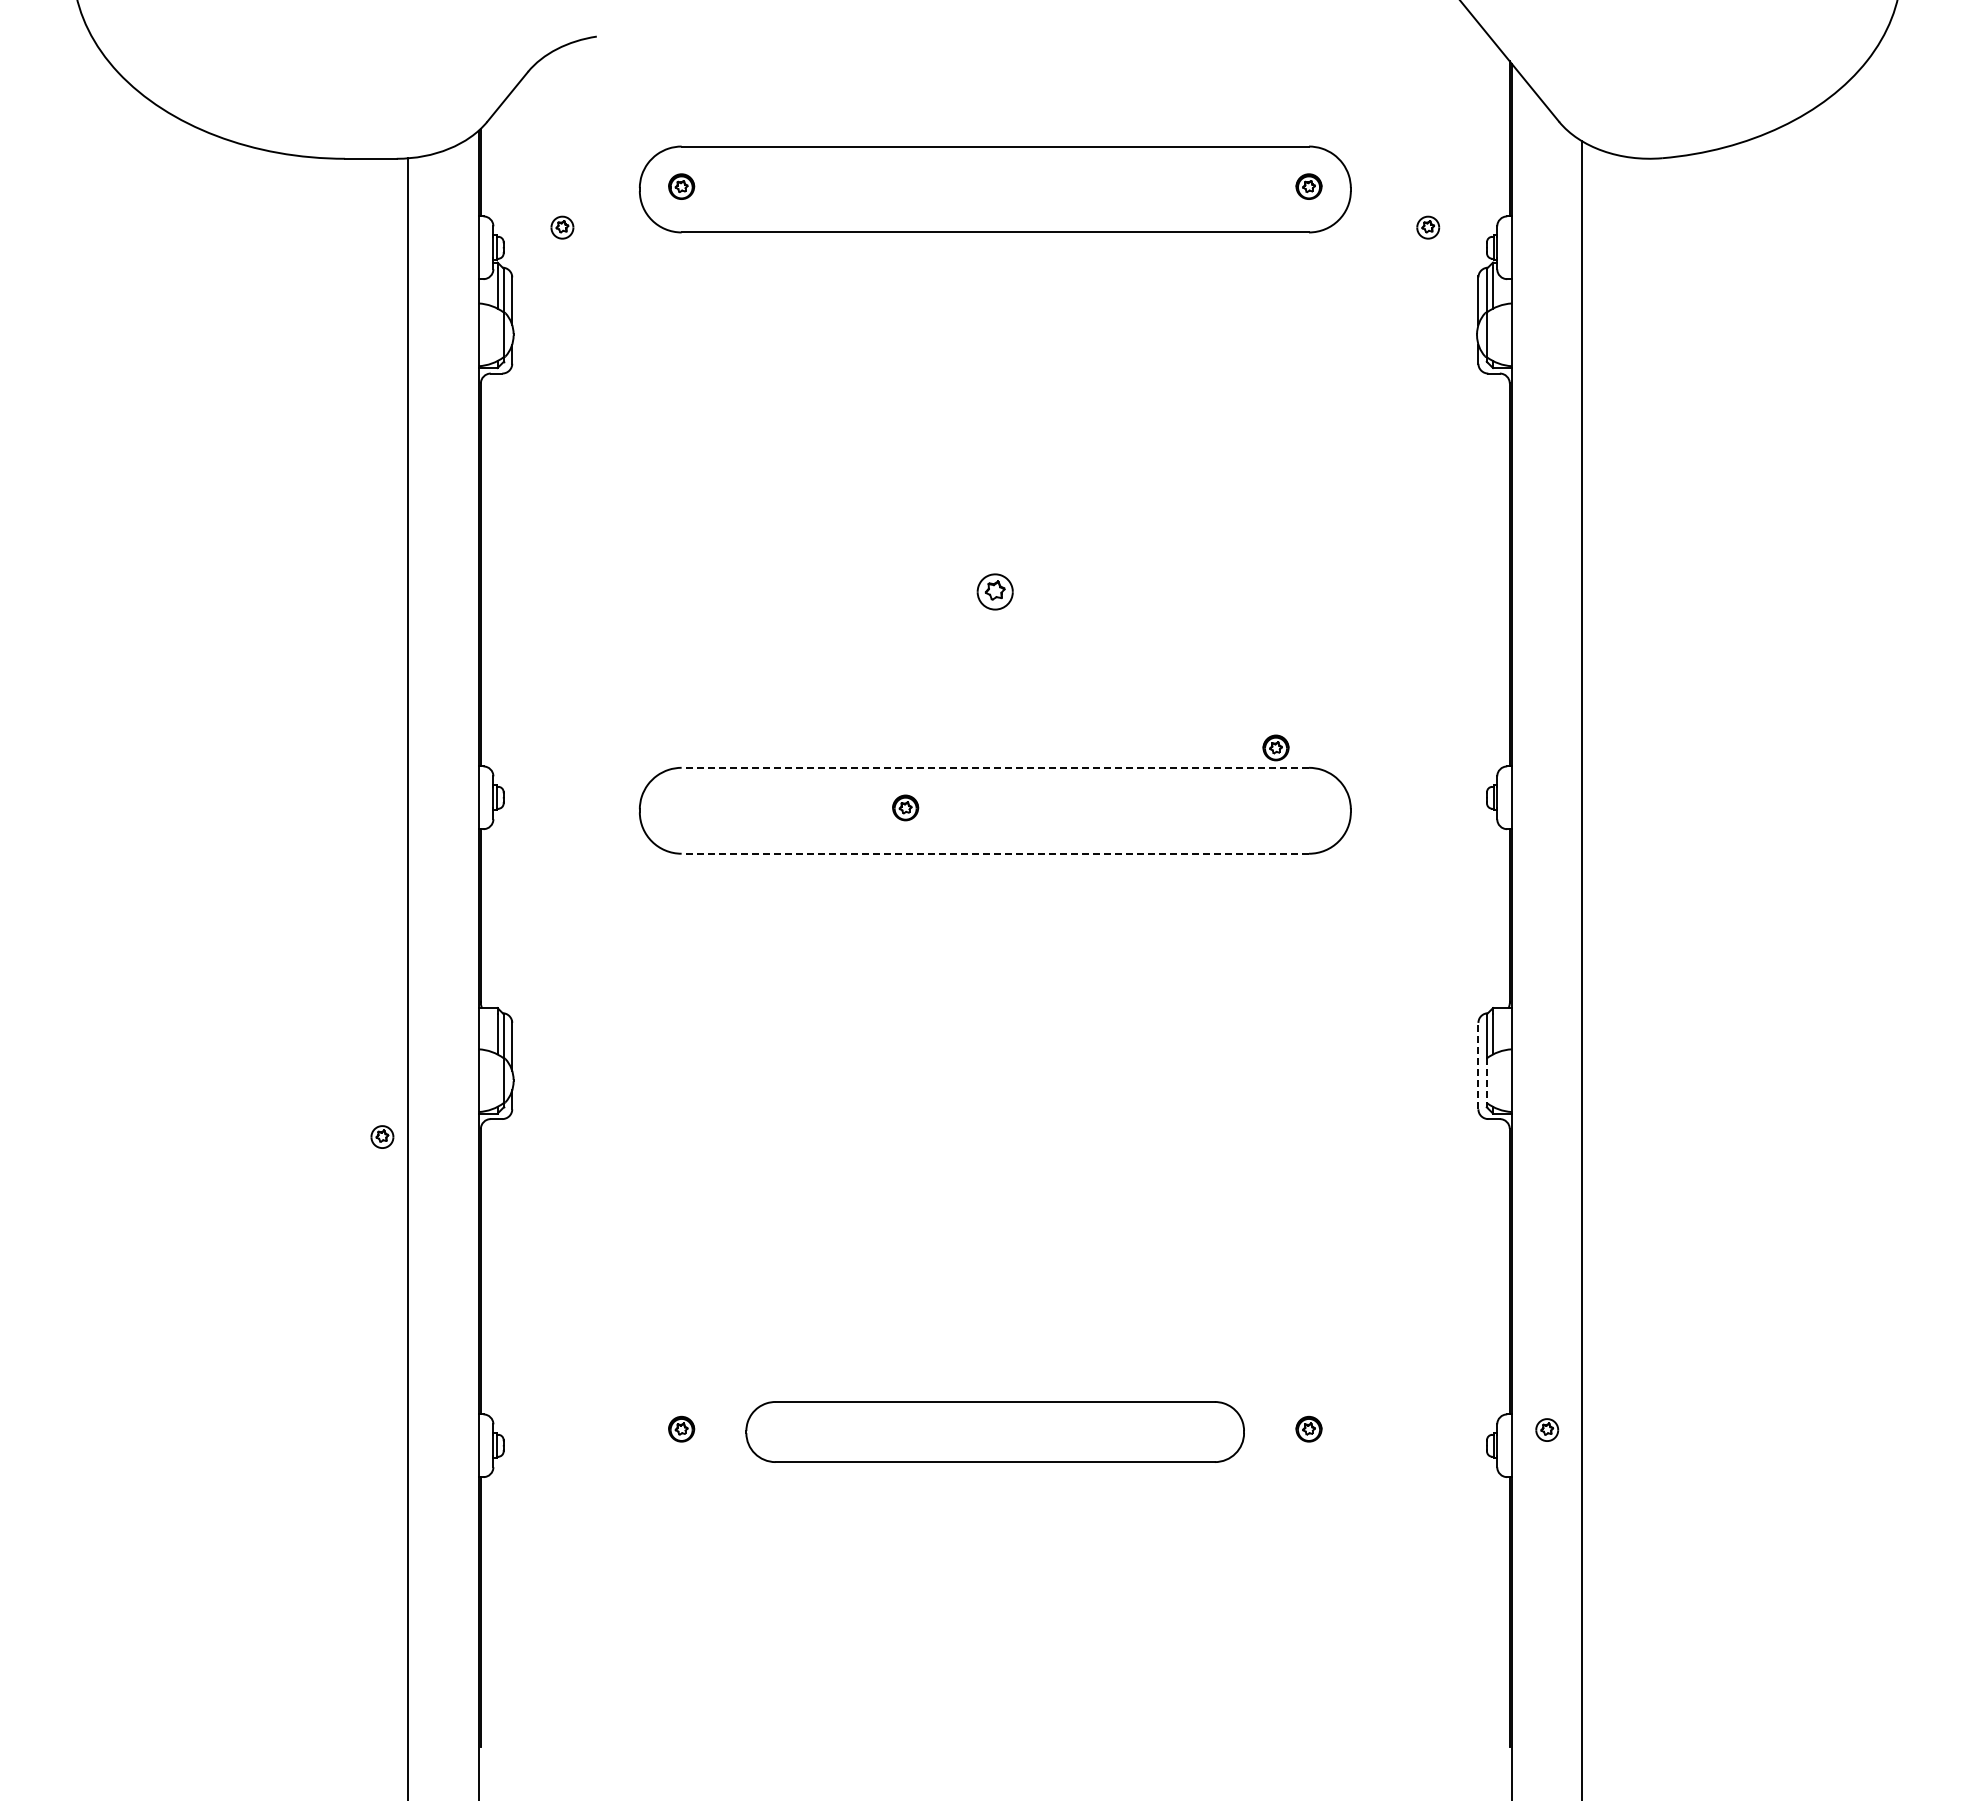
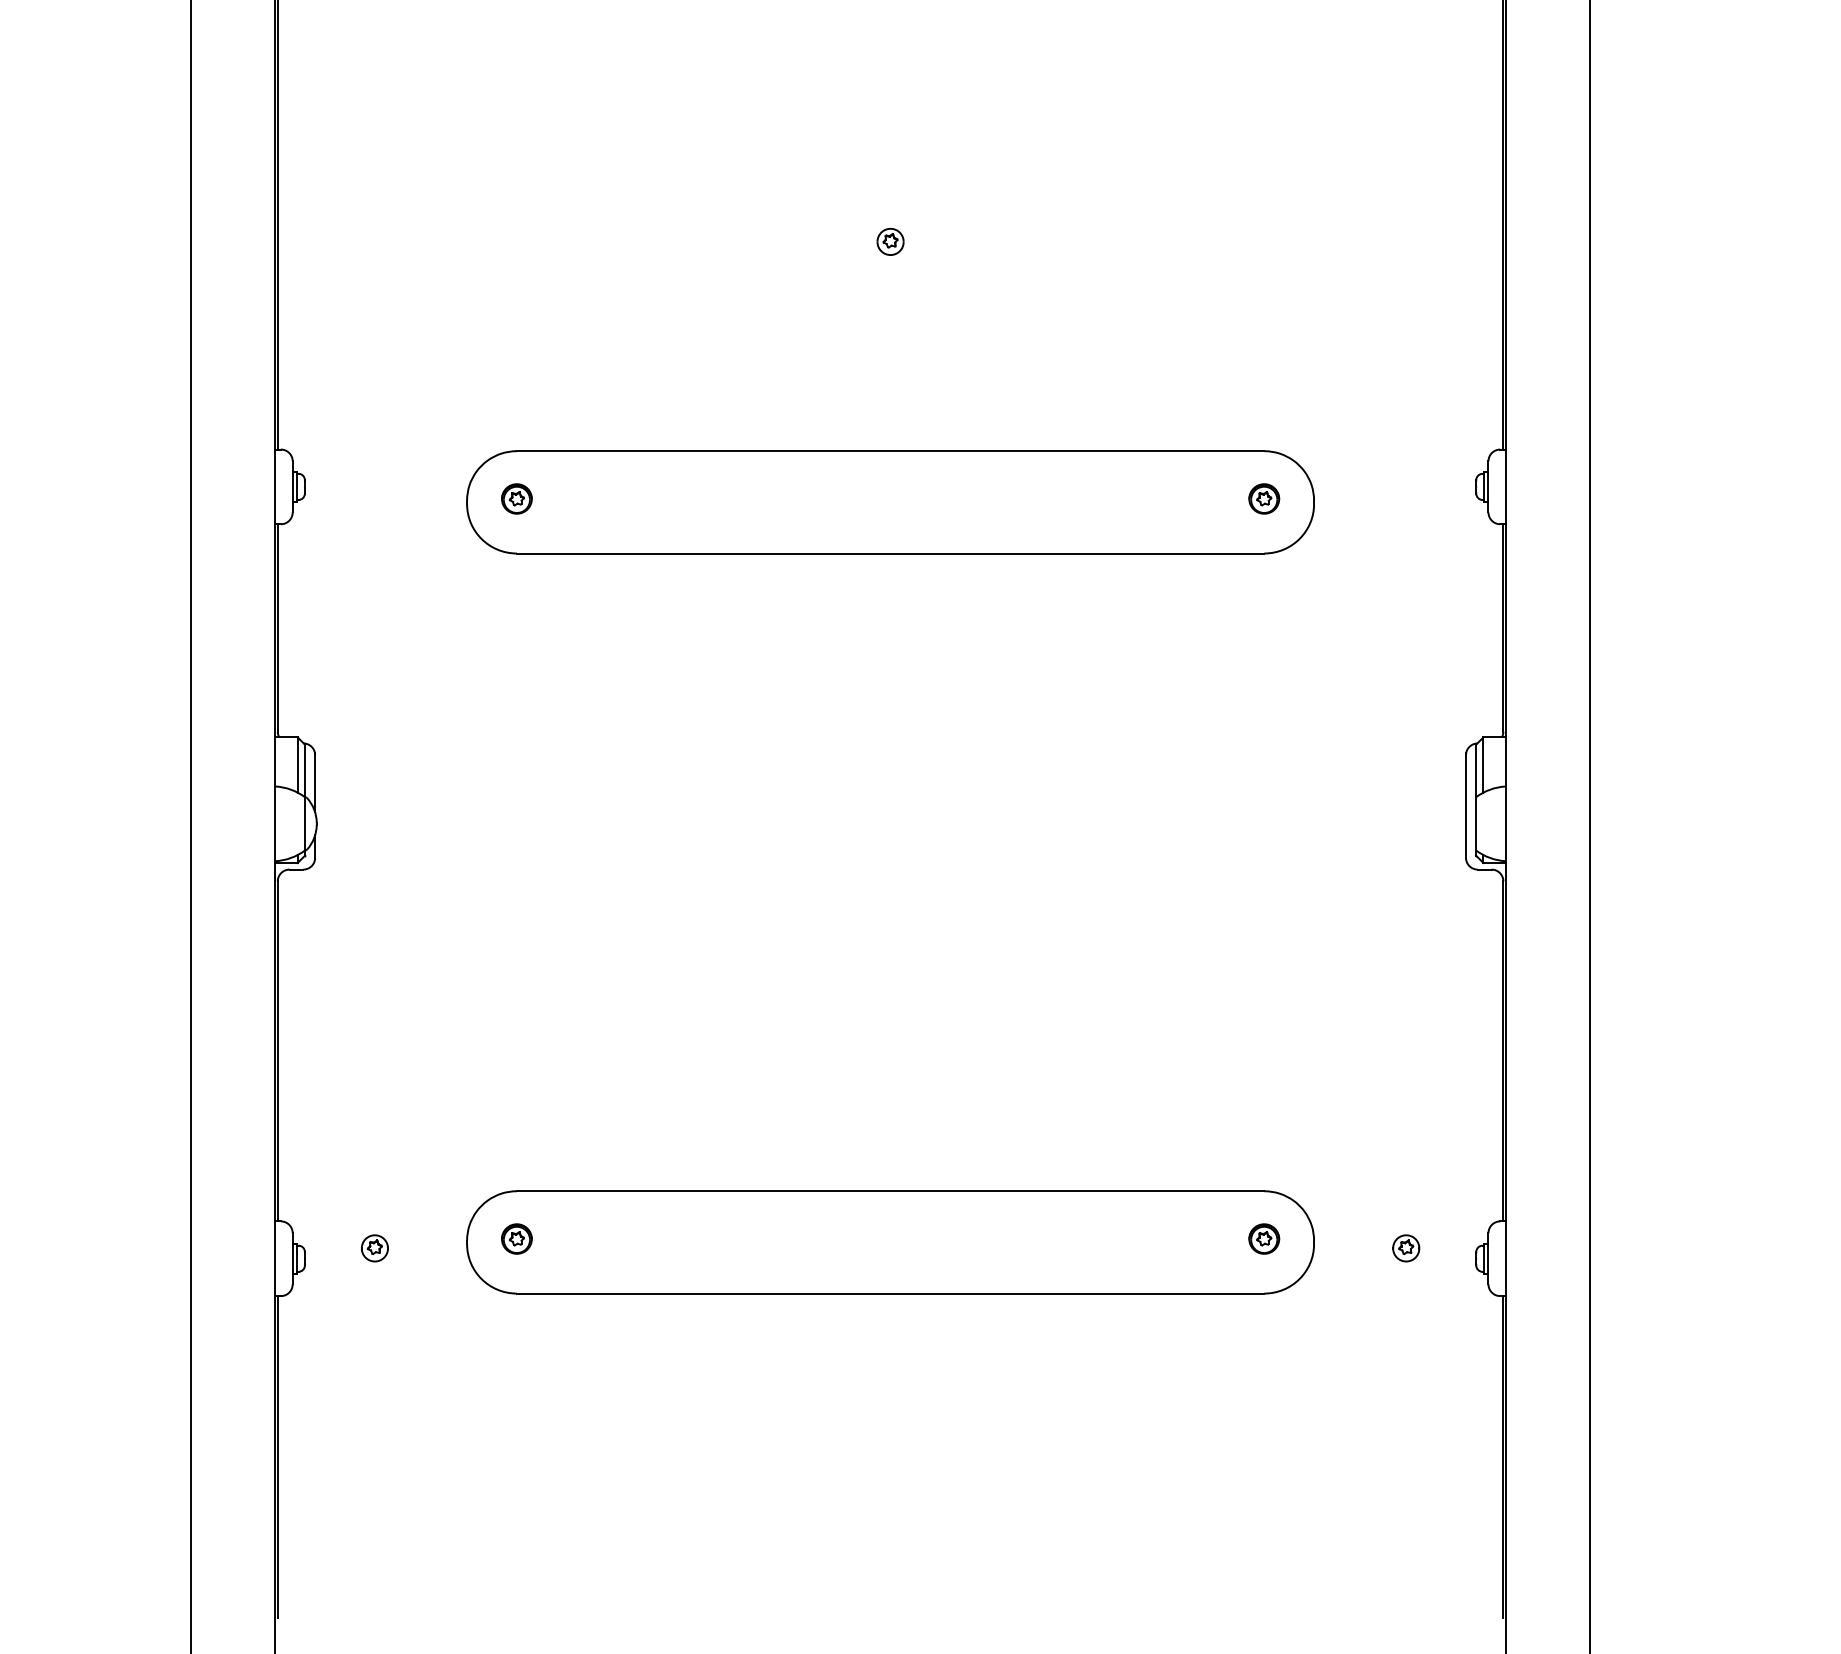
part: (995, 592) -> (890, 242), size x0.62
part: (1275, 747) -> (1263, 498), moved
line: (995, 767) -> (890, 450), dashed -> solid
part: (905, 807) -> (516, 498), moved
line: (995, 853) -> (890, 553), dashed -> solid
line: (1478, 1064) -> (1466, 804), dashed -> solid
line: (1486, 1081) -> (1475, 824), dashed -> solid
part: (382, 1136) -> (374, 1247), moved
part: (1547, 1429) -> (1406, 1247), moved
part: (994, 1431) -> (889, 1241), size x1.43

